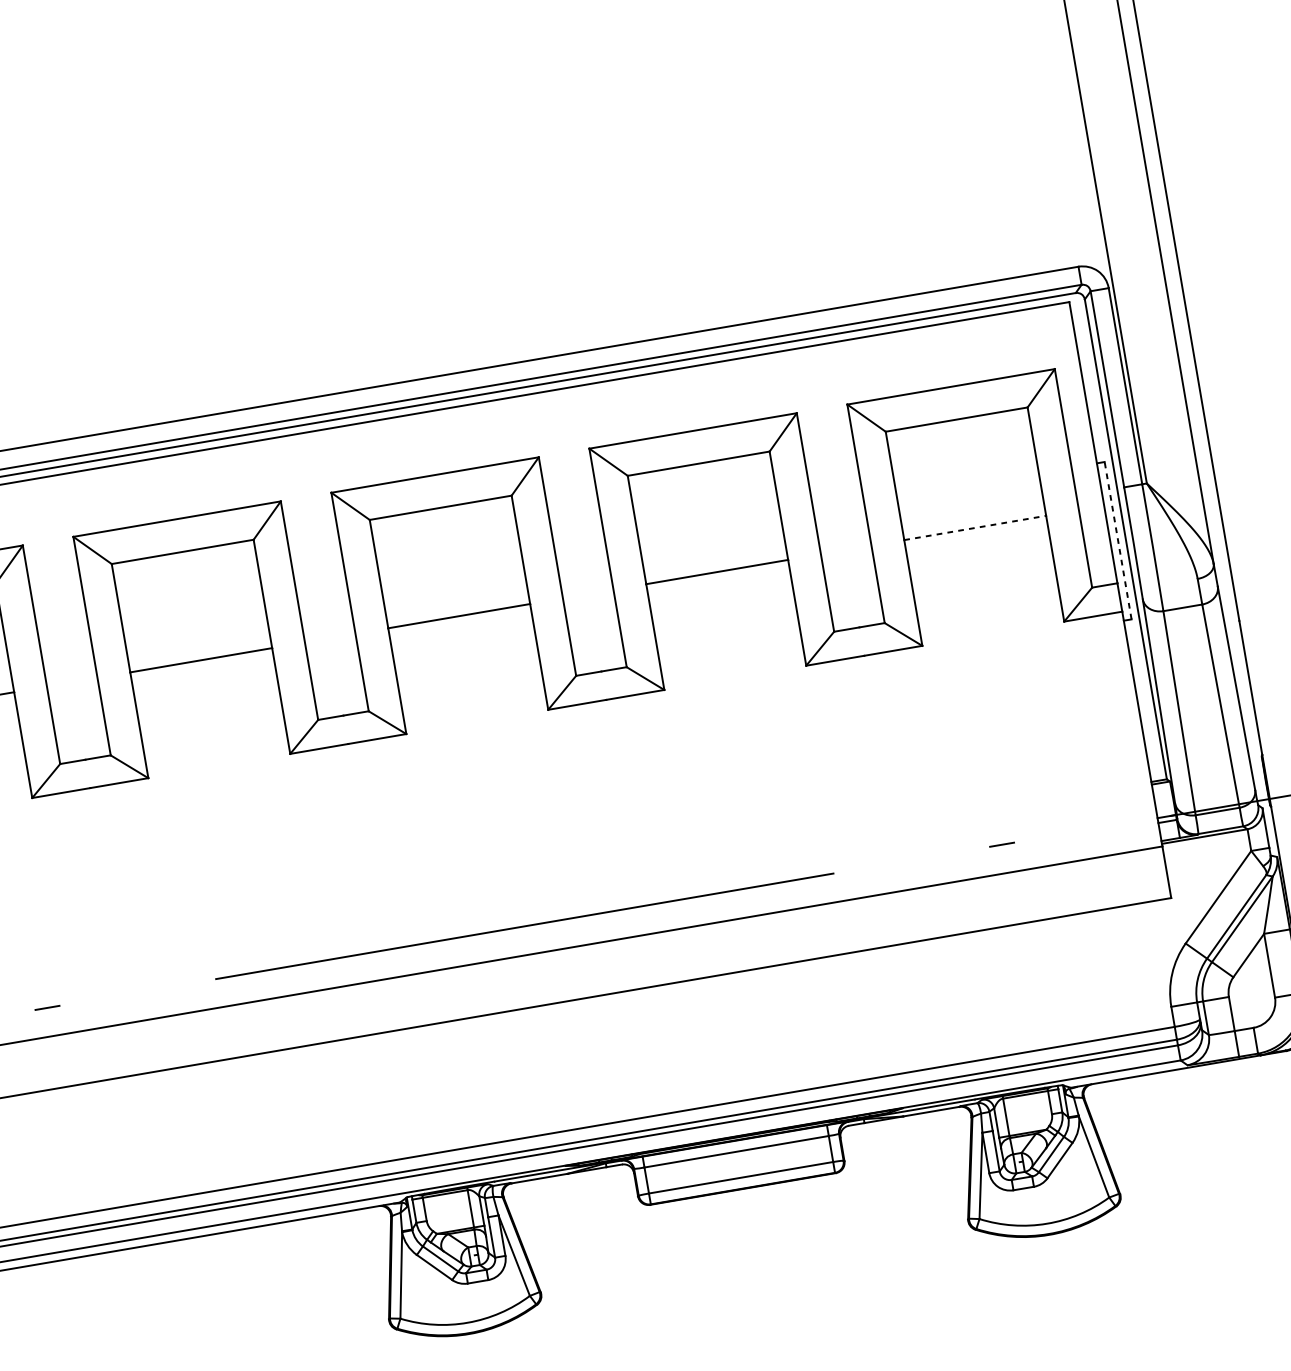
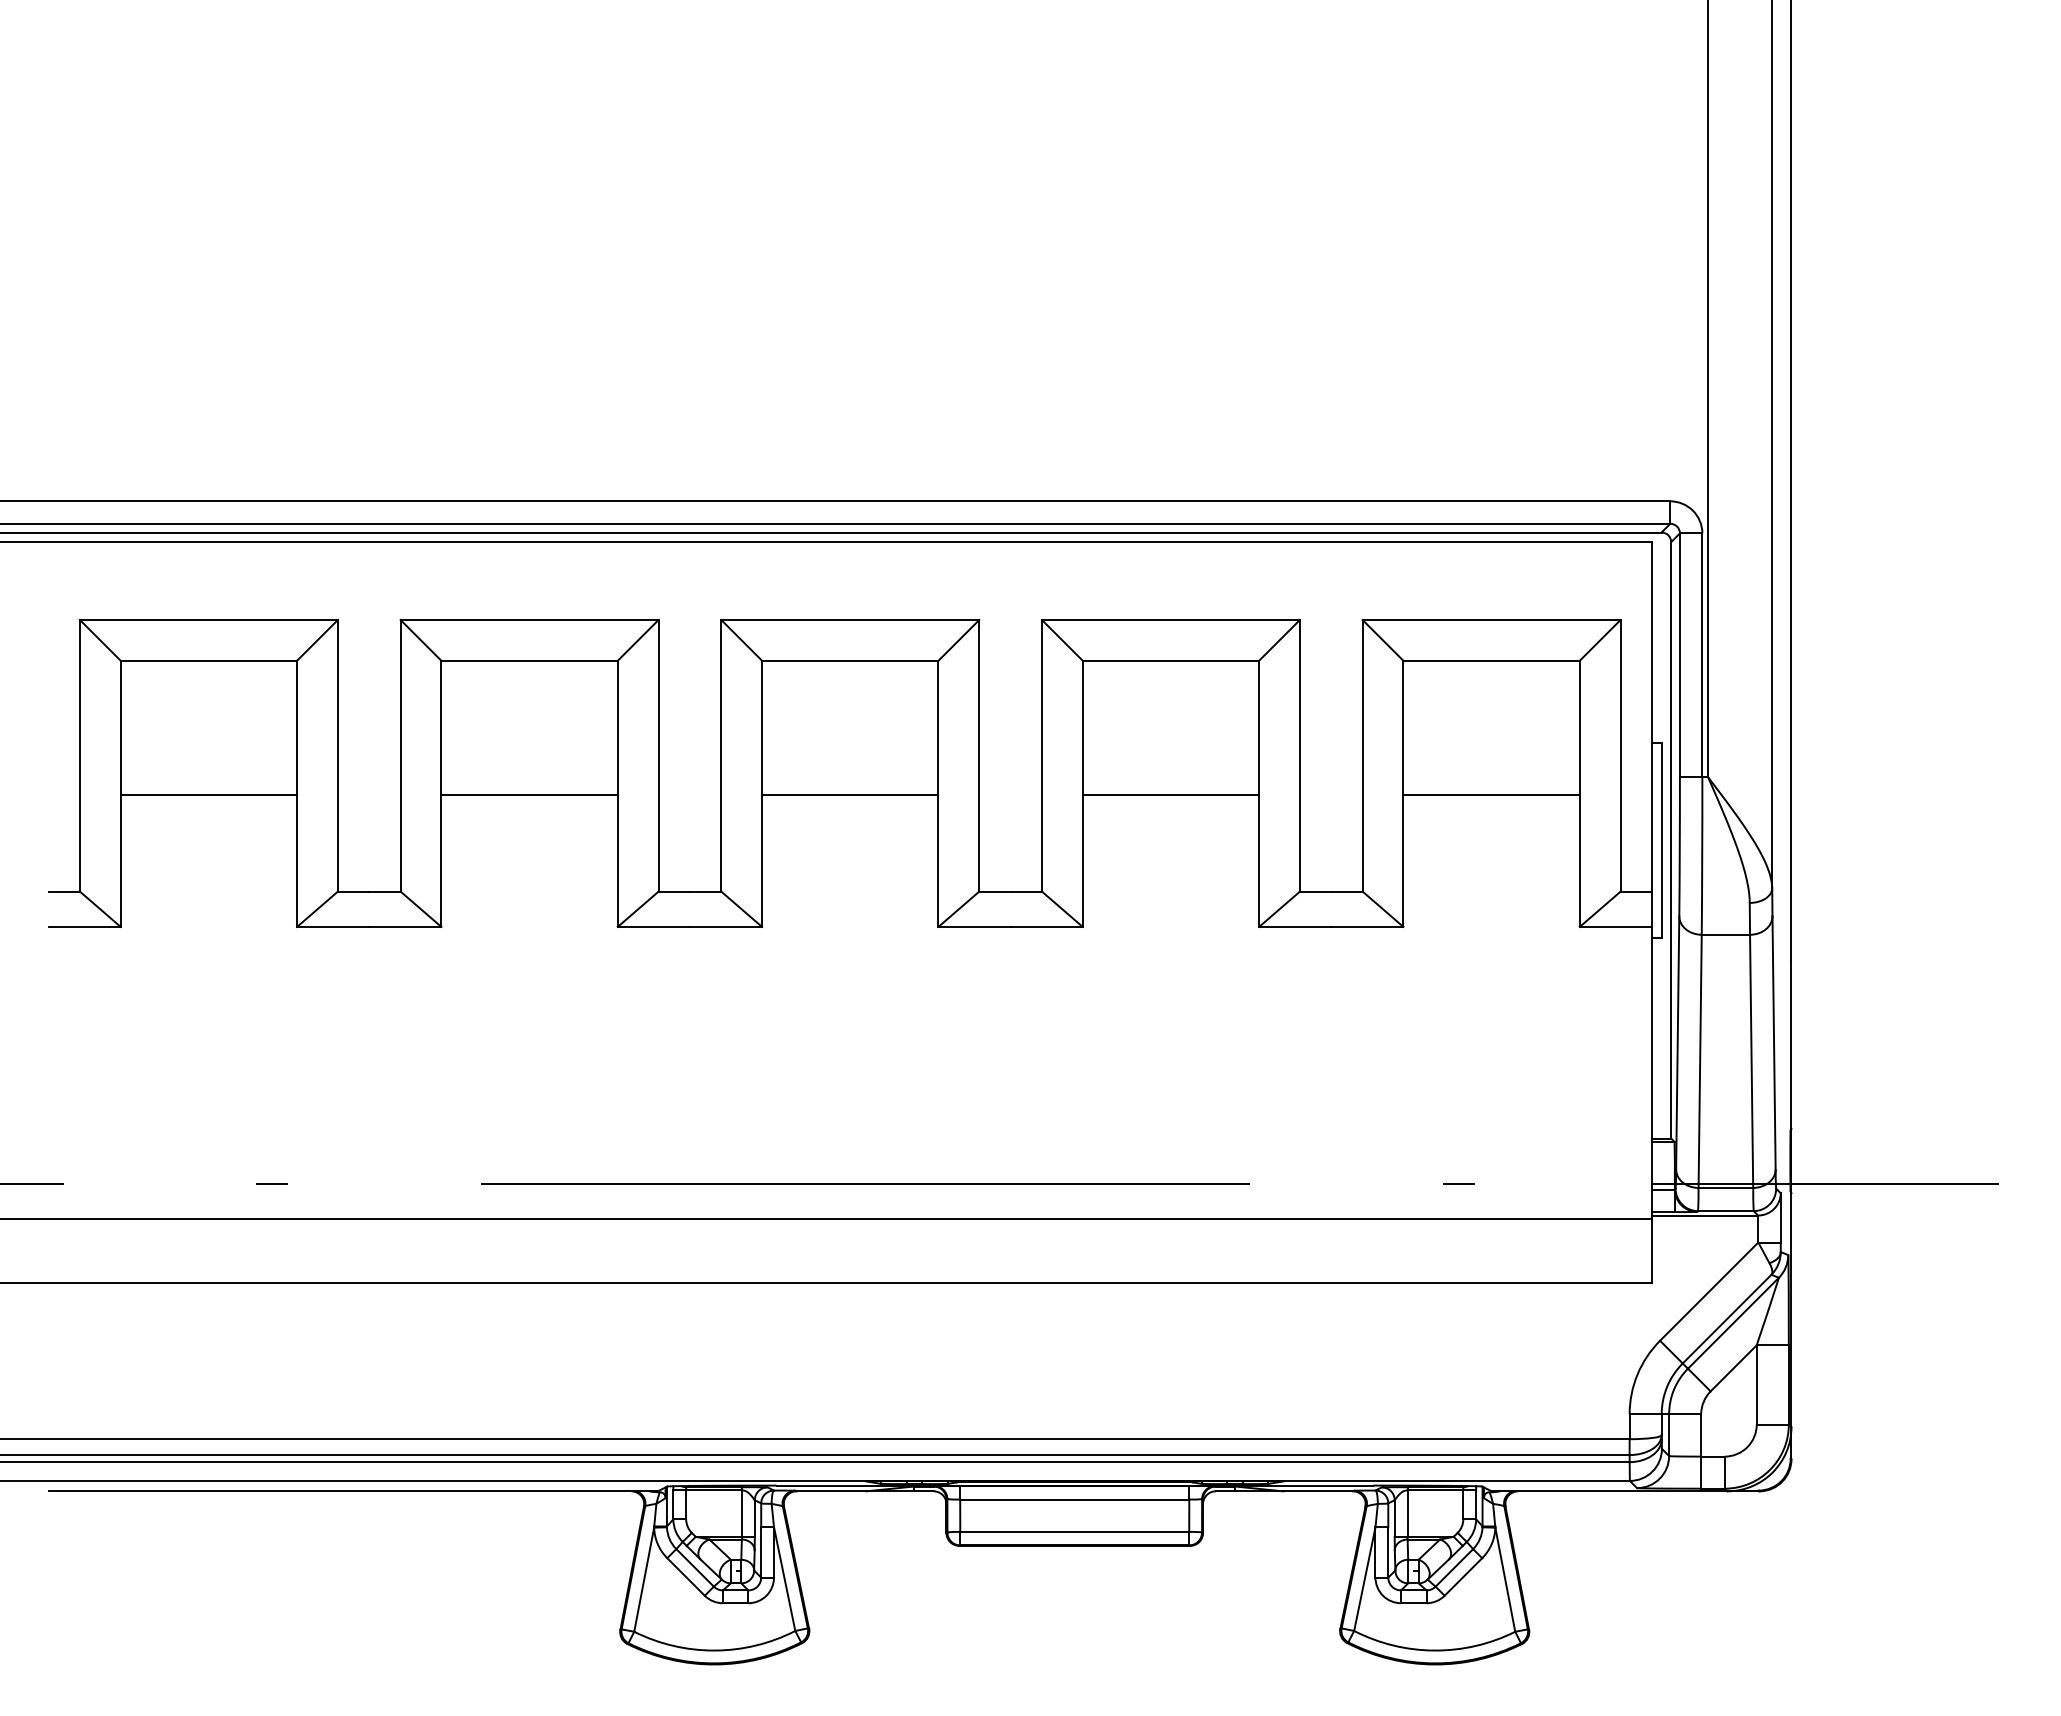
line: (975, 527) -> (1492, 795), dashed -> solid
line: (1118, 540) -> (1661, 840), dashed -> solid

